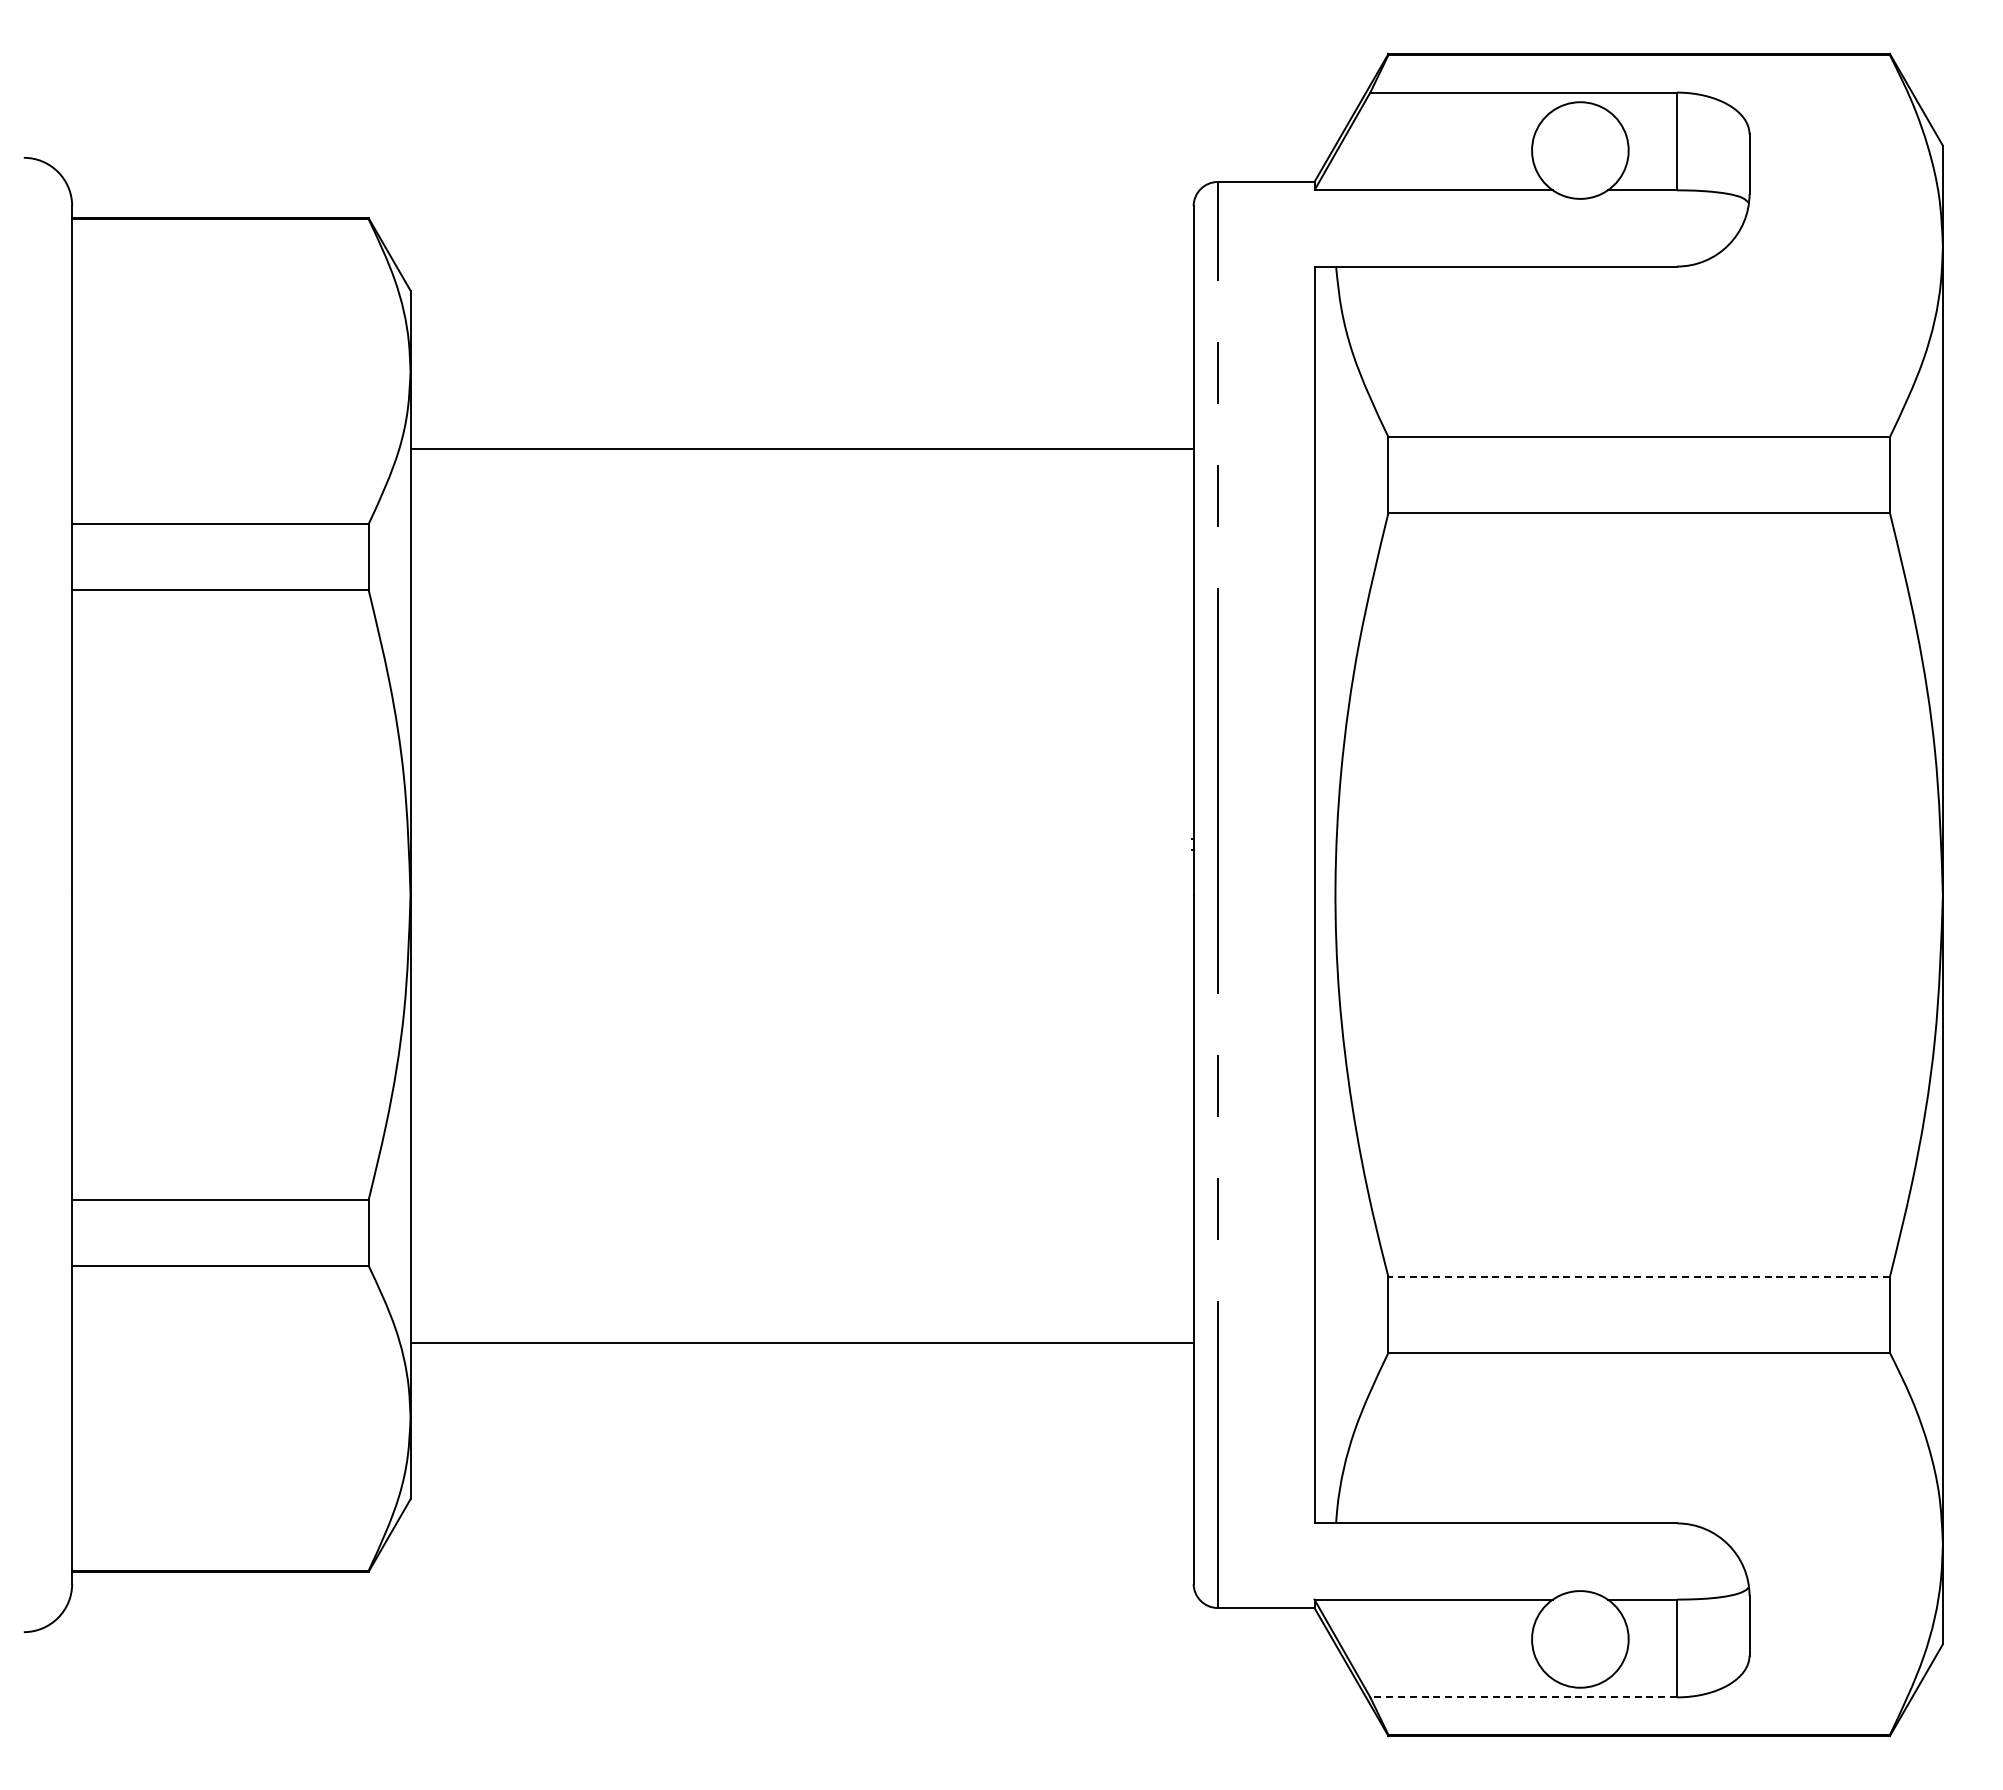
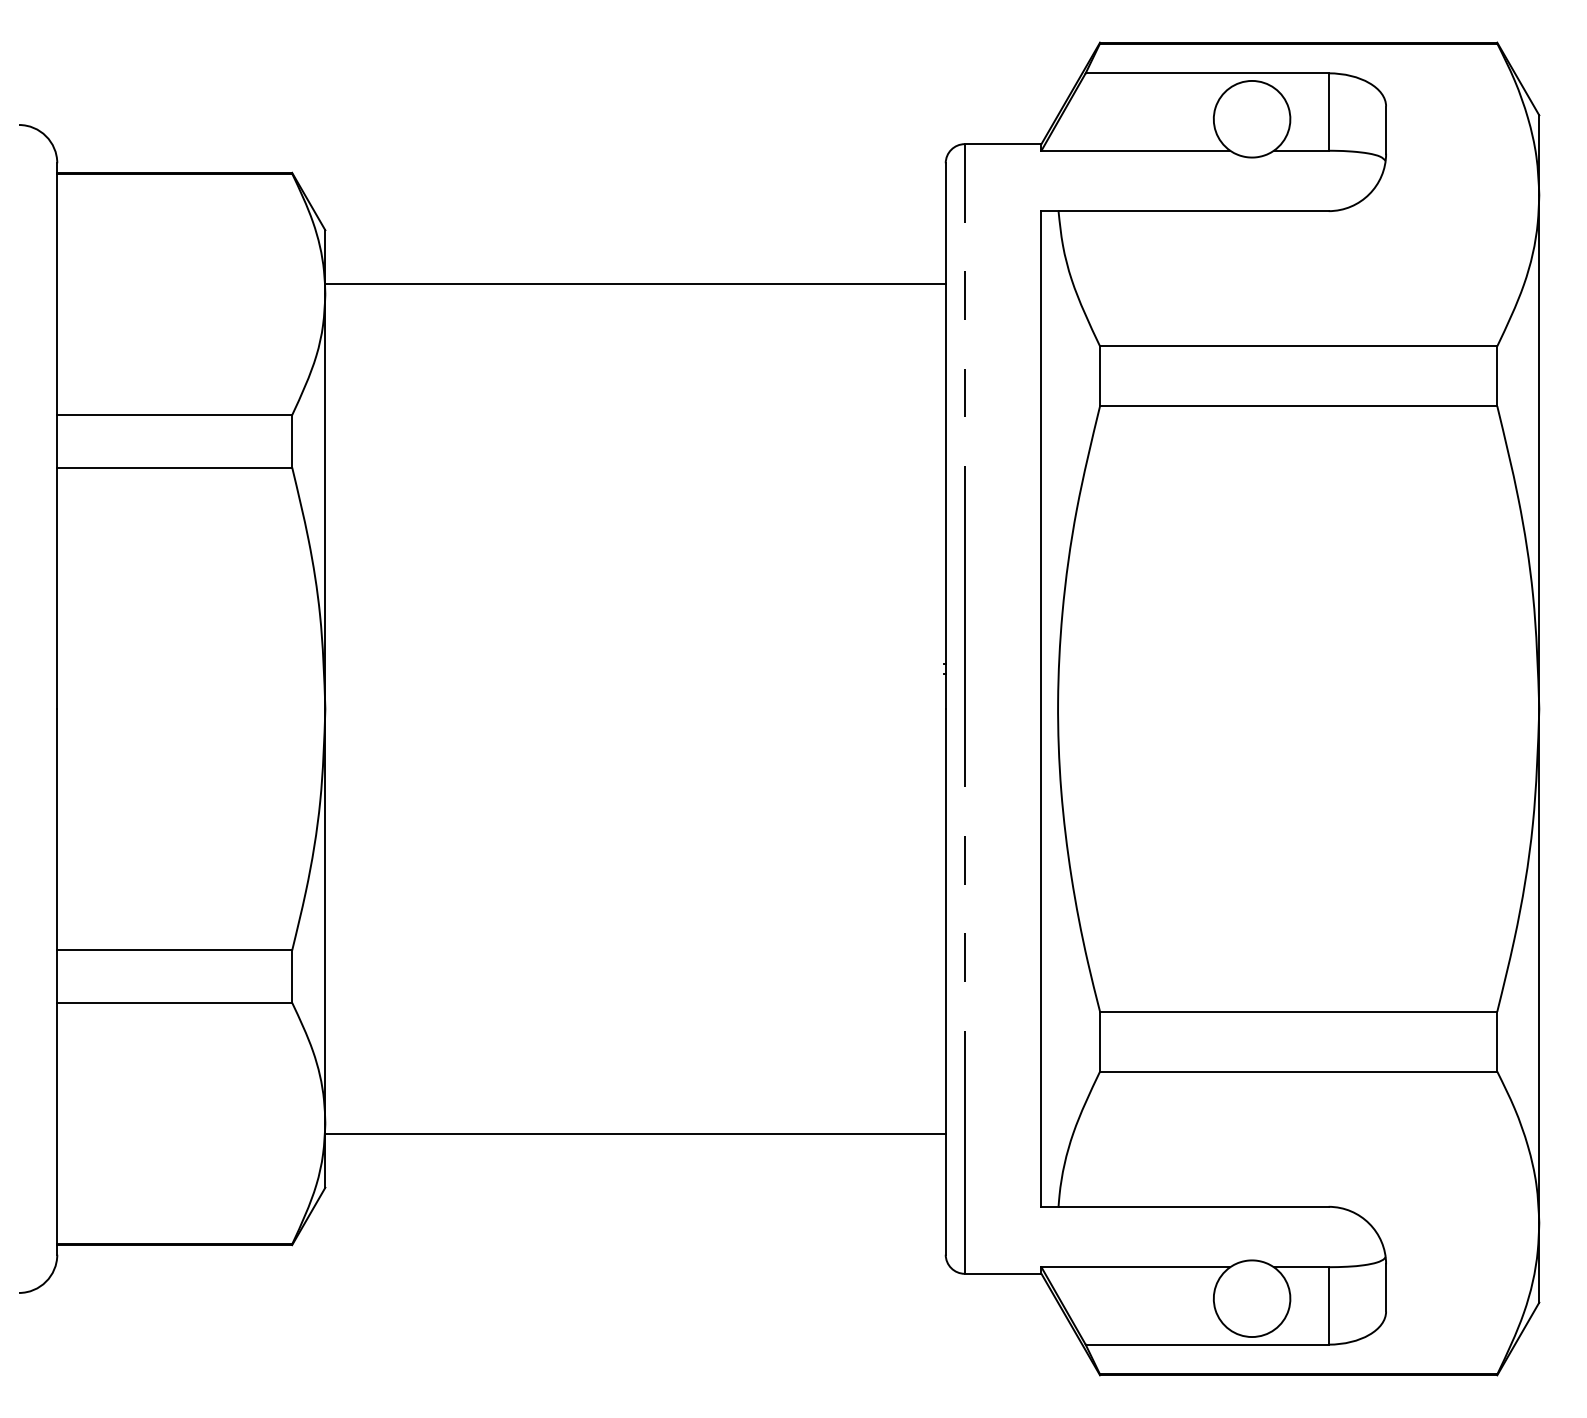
line: (801, 449) -> (635, 283), moved
line: (1639, 1277) -> (1298, 1012), dashed -> solid
line: (801, 1342) -> (635, 1134), moved
line: (1523, 1697) -> (1207, 1344), dashed -> solid

